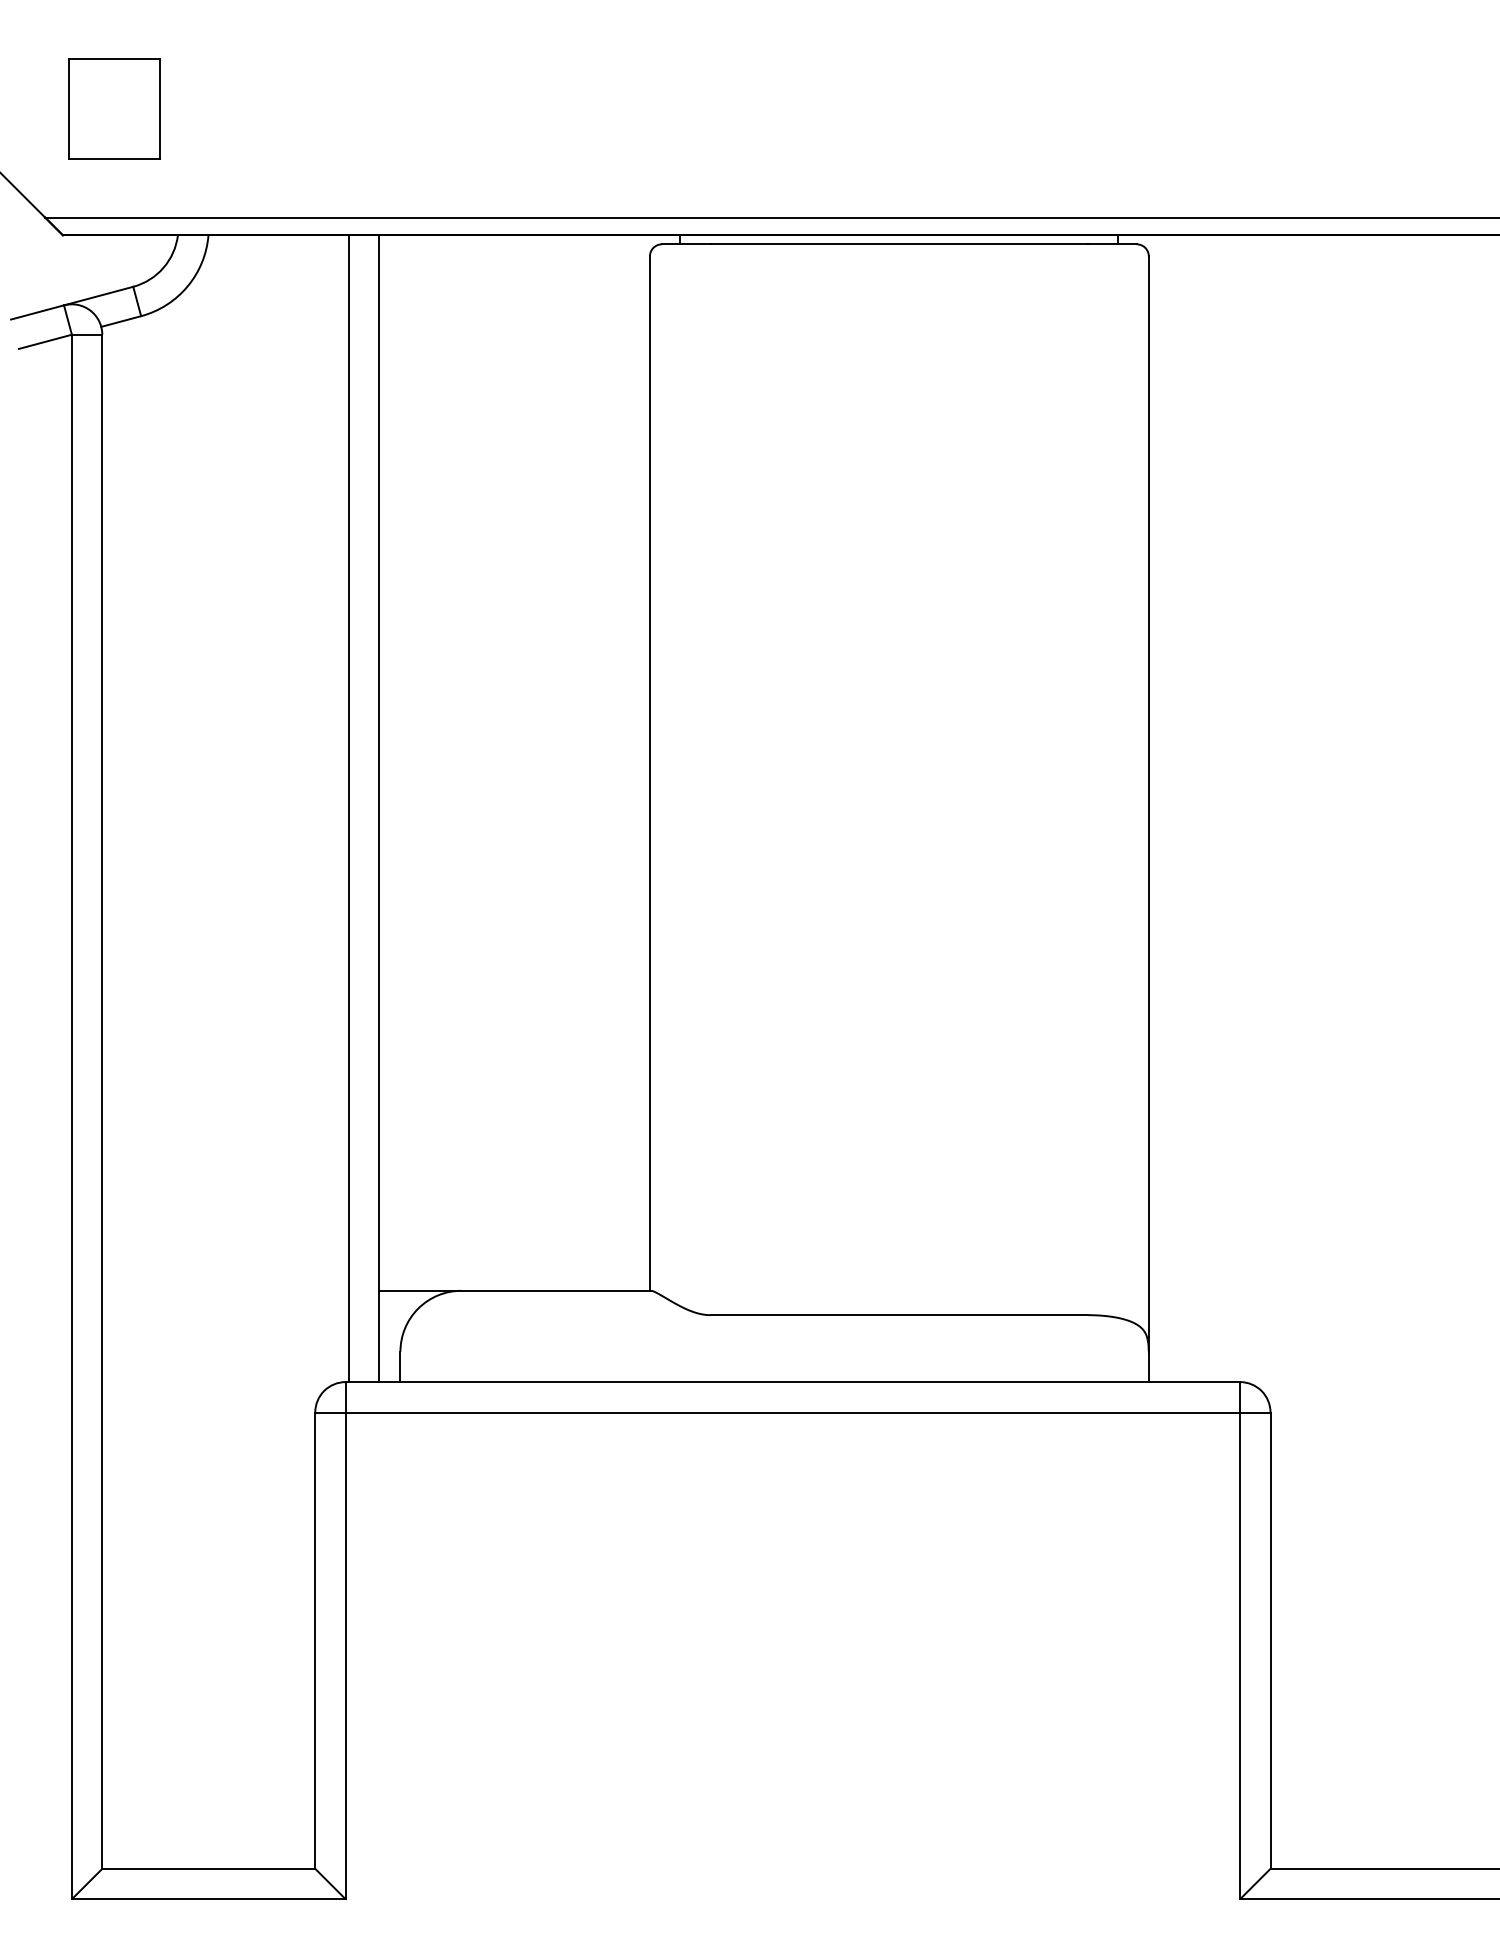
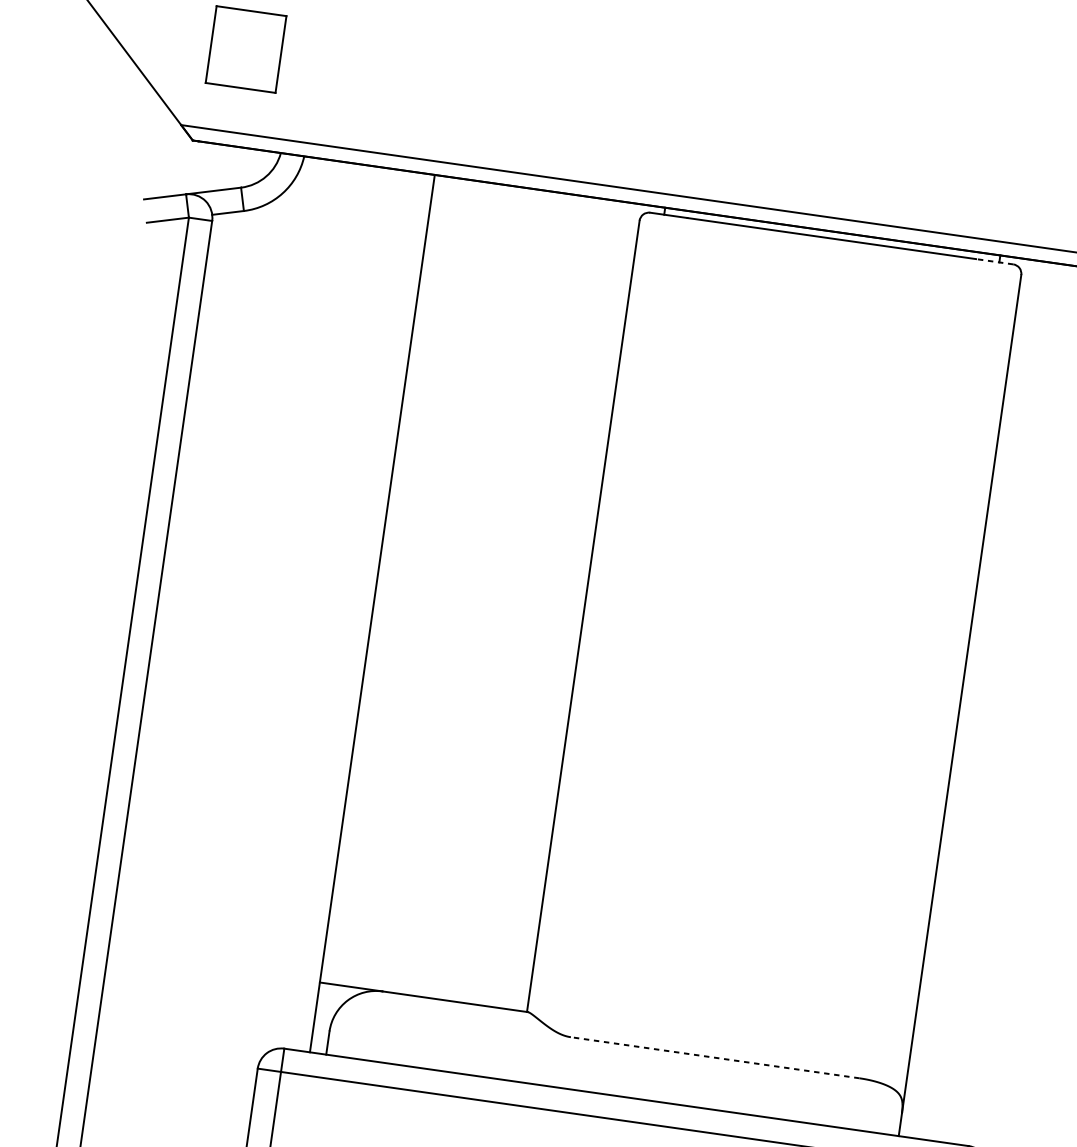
line: (1111, 244) -> (994, 261), solid -> dashed
line: (348, 808) -> (348, 610), removed
line: (899, 1315) -> (715, 1058), solid -> dashed

